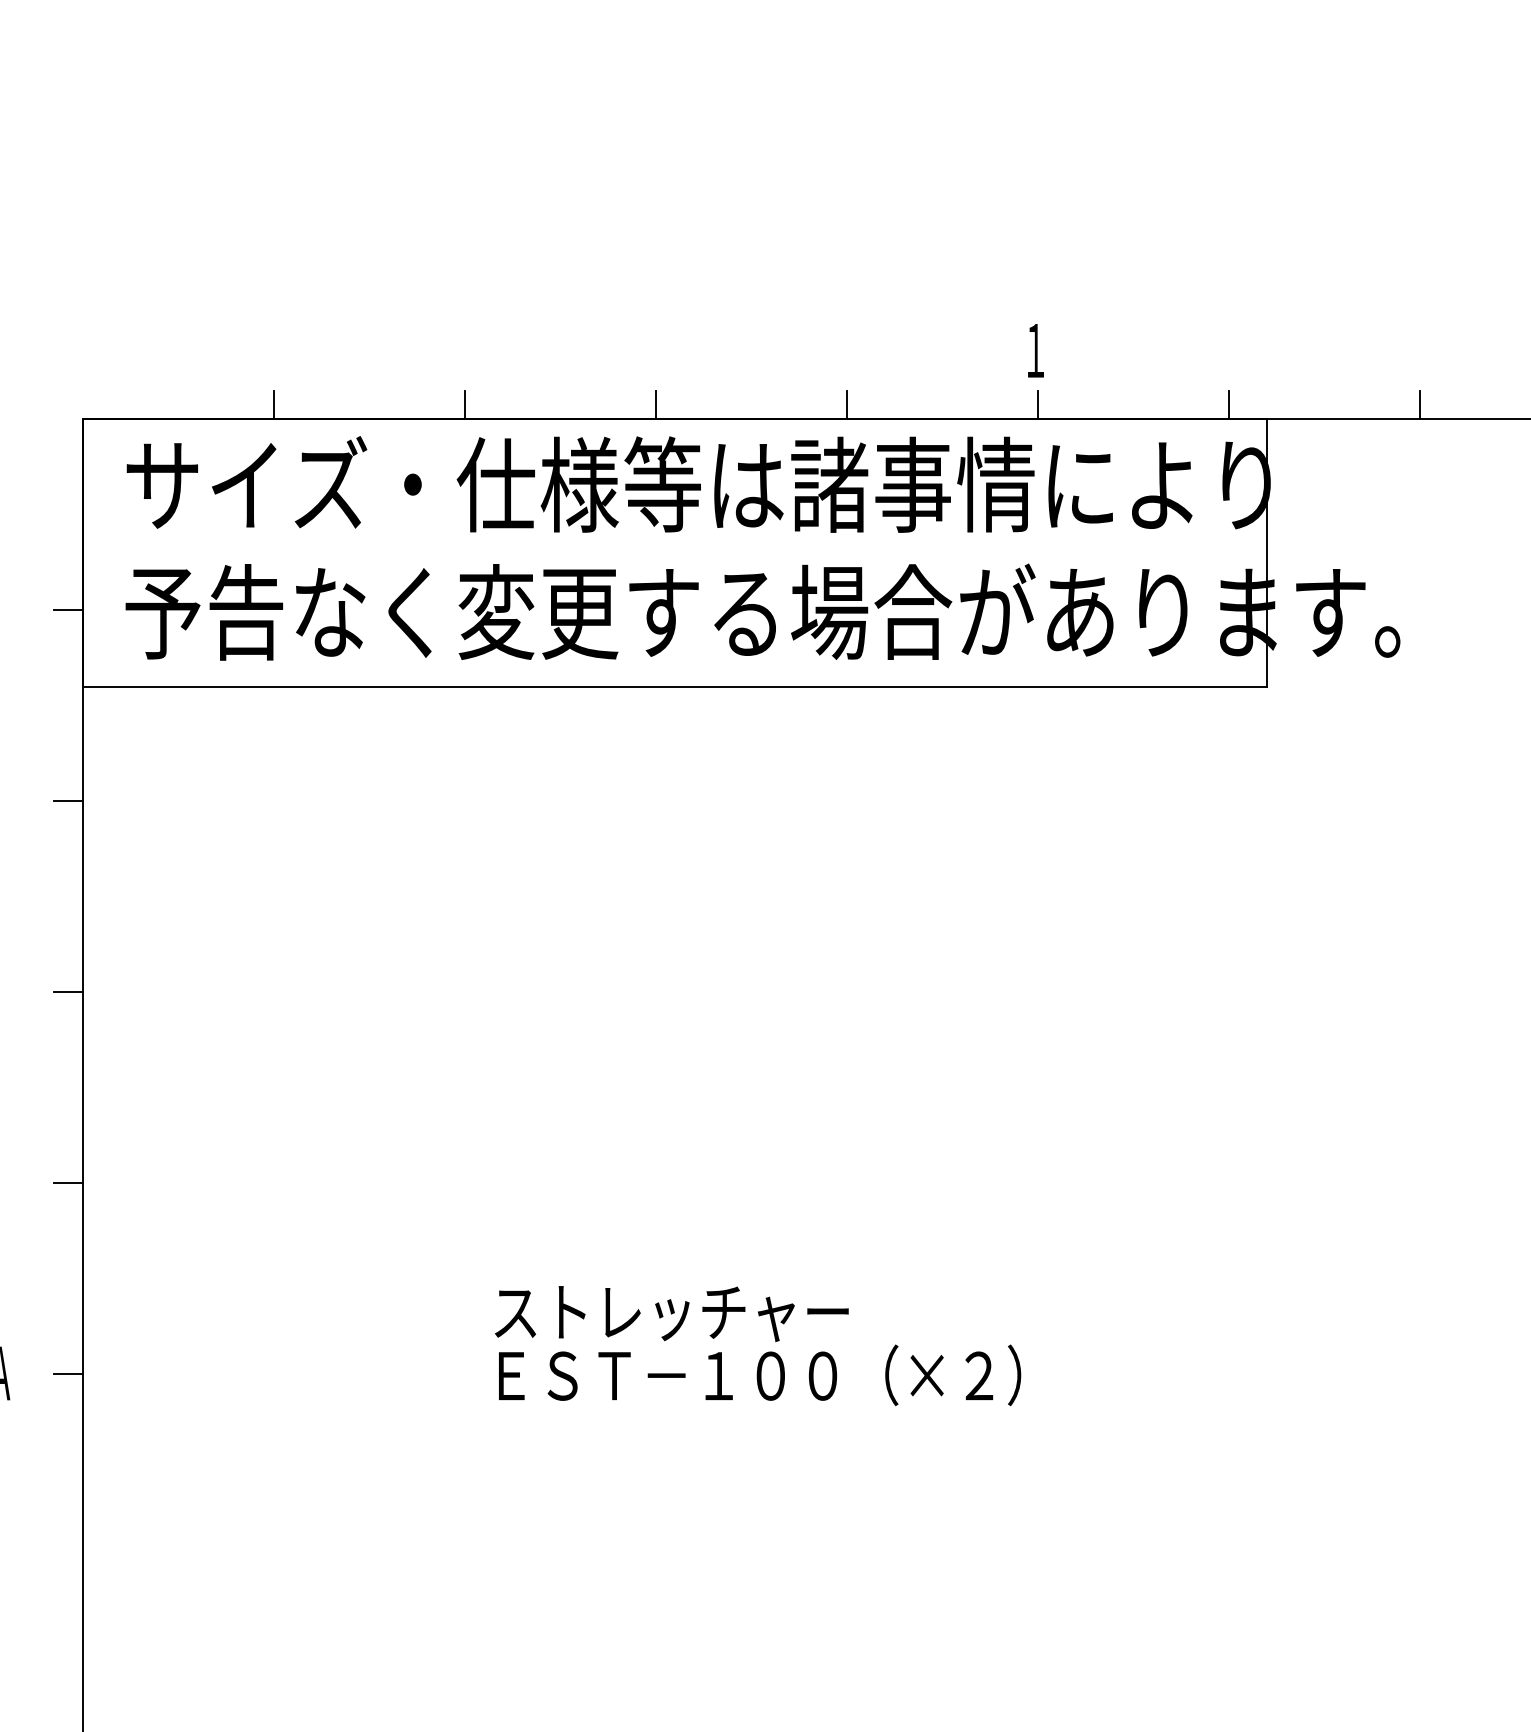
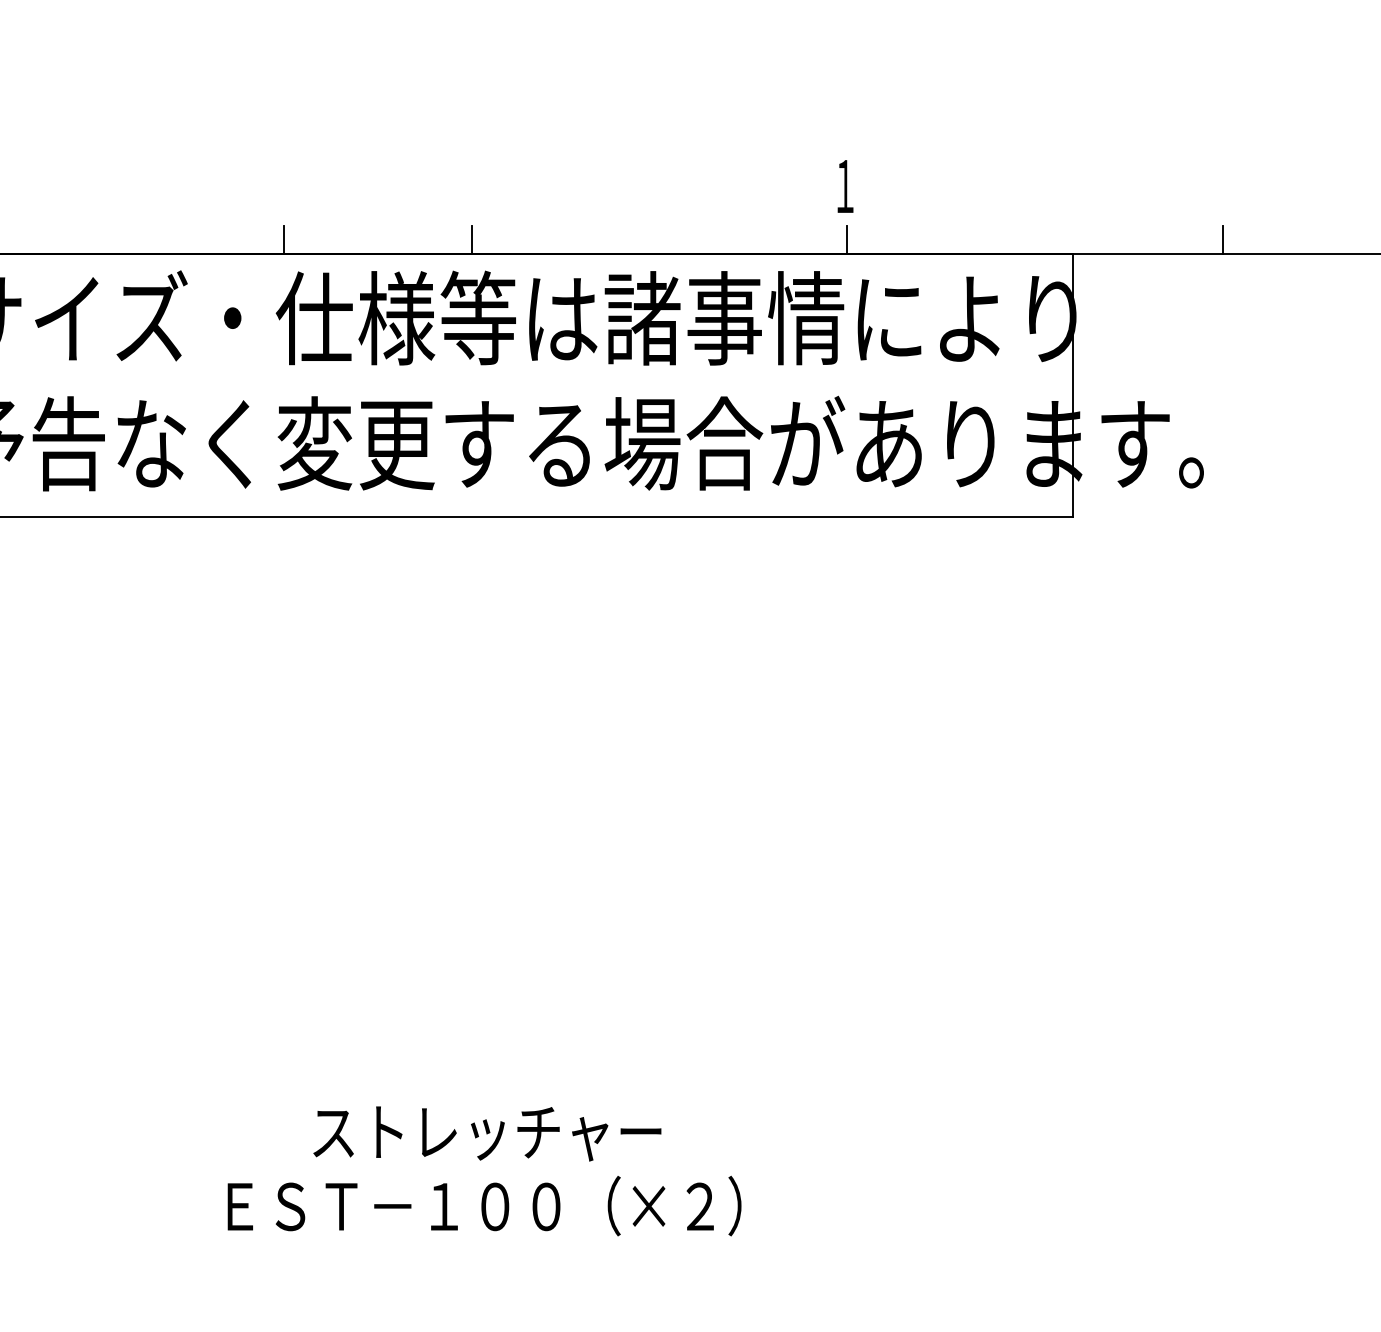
line: (273, 404) -> (95, 239), removed
line: (846, 404) -> (659, 239), removed
line: (1228, 404) -> (1034, 239), removed
text: (760, 1375) -> (485, 1206), moved

